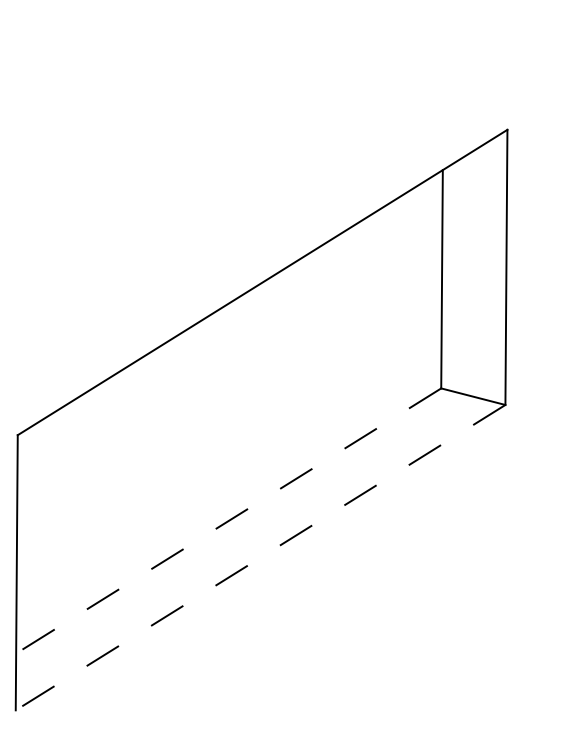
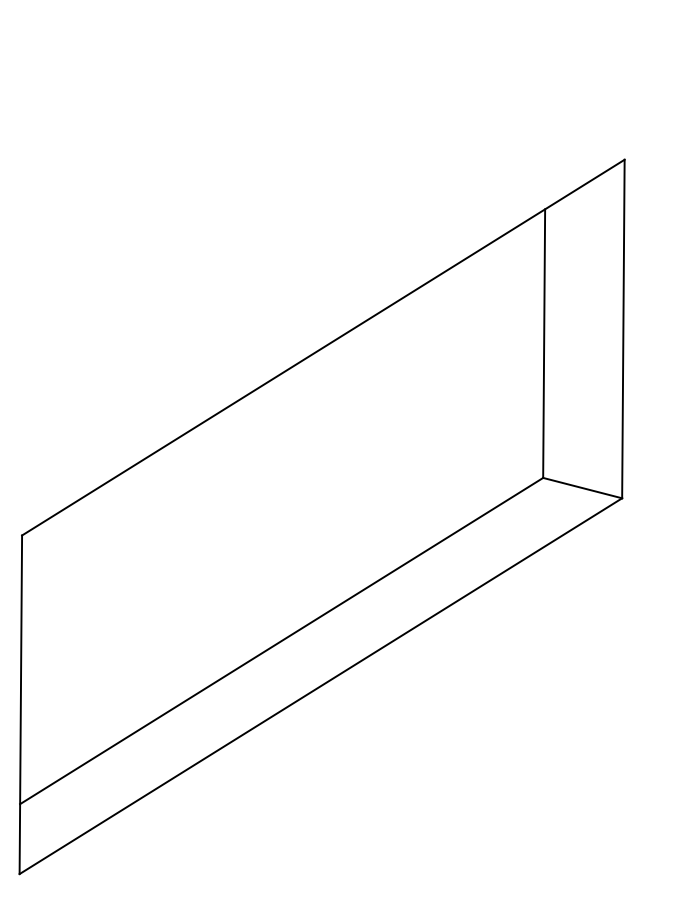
line: (228, 521) -> (281, 641), dashed -> solid
line: (260, 557) -> (320, 685), dashed -> solid

